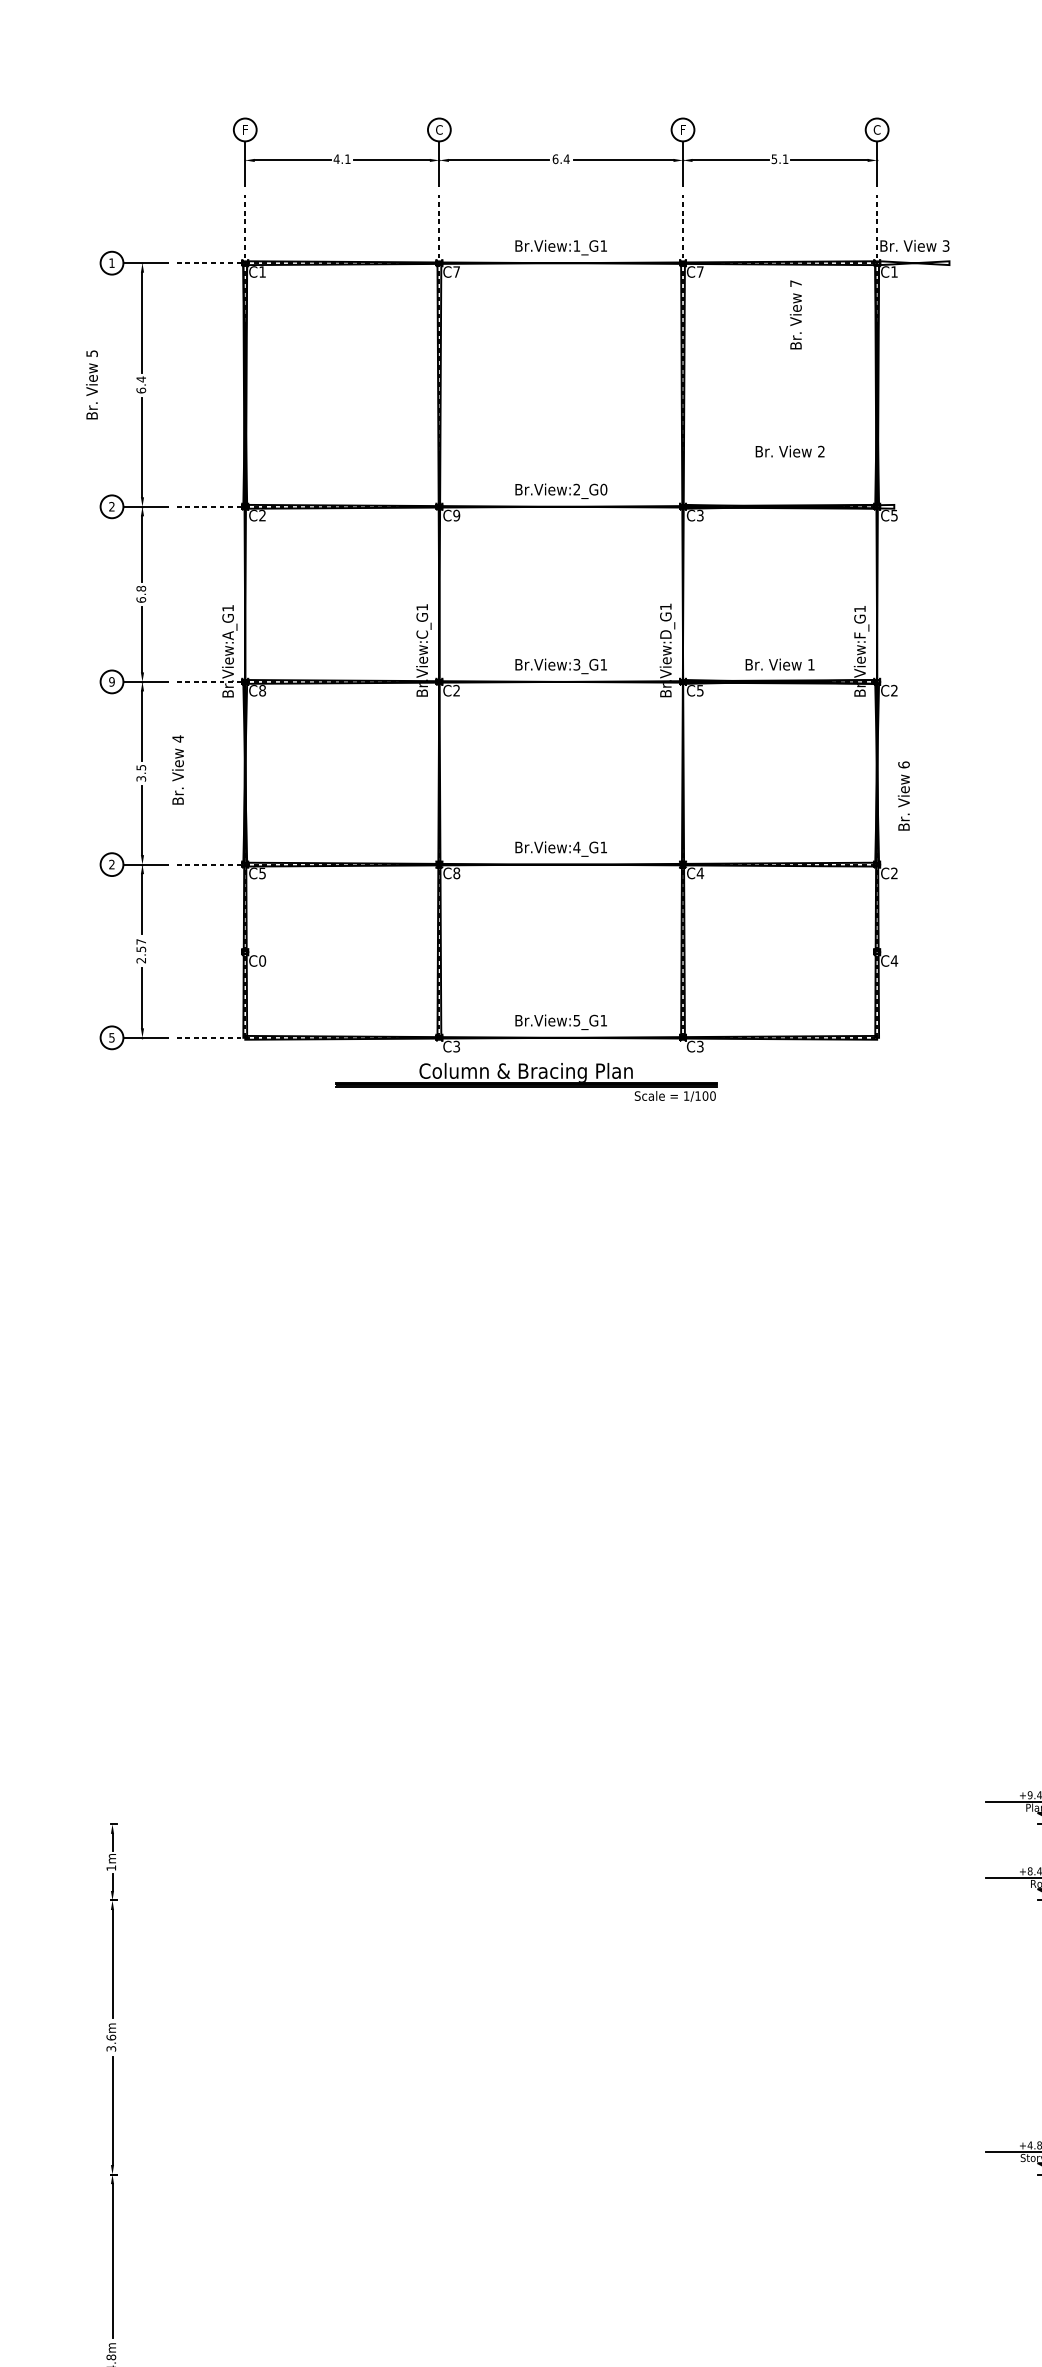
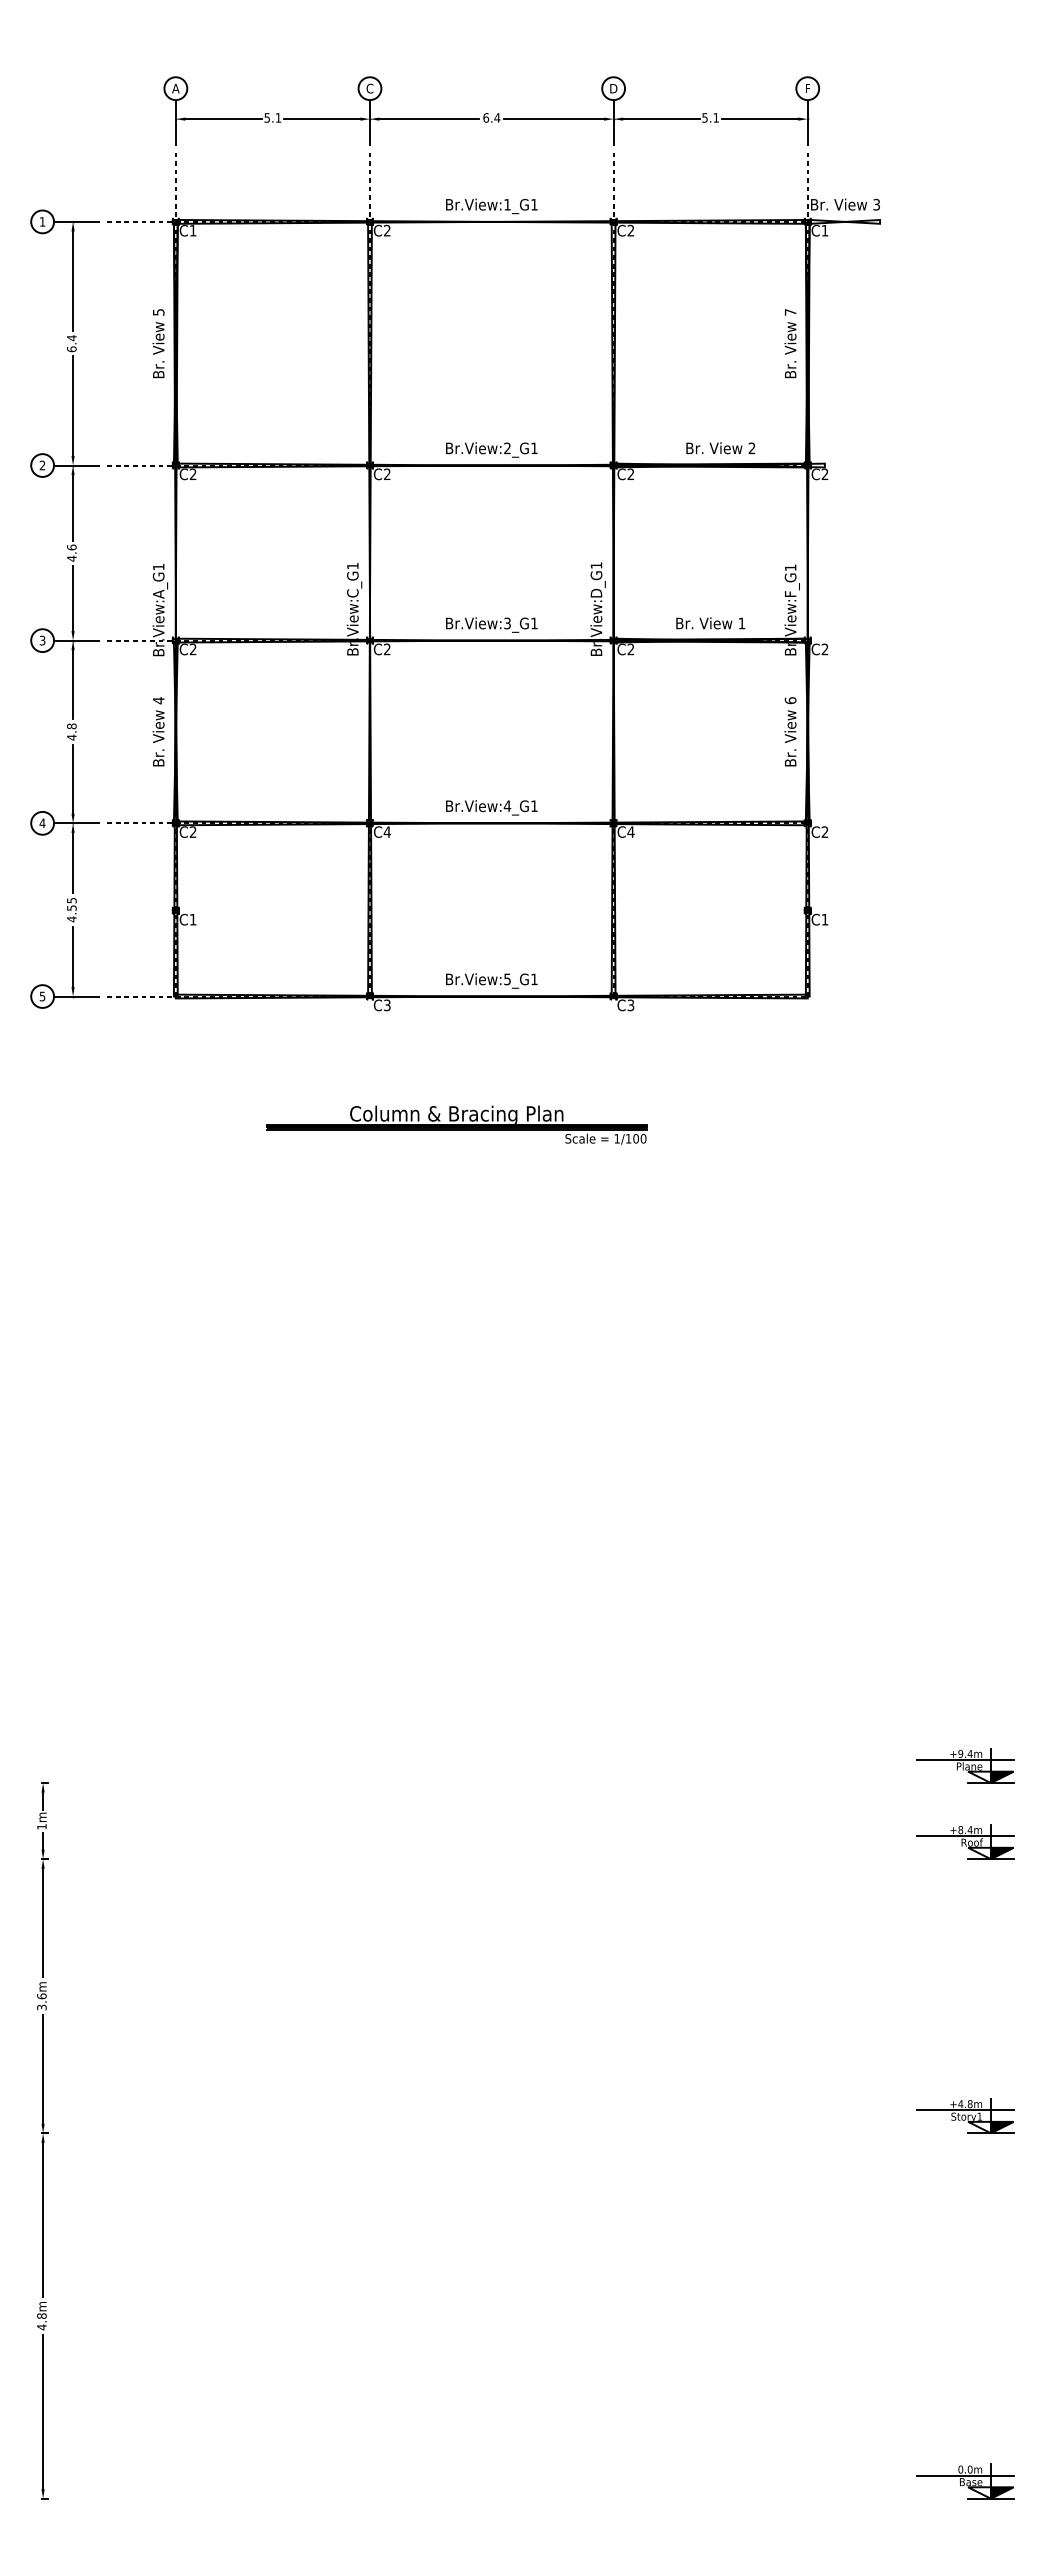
text: (244, 129) -> (175, 88), F -> A
text: (682, 129) -> (613, 88), F -> D
text: (876, 129) -> (807, 88), C -> F
text: (336, 158) -> (267, 117), 4.1 -> 5.1
text: (456, 271) -> (387, 230), C7 -> C2
text: (699, 271) -> (630, 230), C7 -> C2
text: (795, 314) -> (790, 343), moved
text: (91, 384) -> (158, 343), moved
text: (789, 451) -> (720, 448), moved
text: (603, 489) -> (534, 448), Br.View:2_G0 -> Br.View:2_G1
text: (455, 515) -> (386, 474), C9 -> C2
text: (699, 515) -> (630, 474), C3 -> C2
text: (893, 515) -> (824, 474), C5 -> C2
text: (140, 593) -> (71, 552), 6.8 -> 4.6
text: (111, 681) -> (42, 640), 9 -> 3
text: (261, 690) -> (192, 649), C8 -> C2
text: (699, 690) -> (630, 649), C5 -> C2
text: (177, 769) -> (158, 731), moved
text: (140, 772) -> (71, 731), 3.5 -> 4.8
text: (903, 795) -> (790, 731), moved
text: (111, 864) -> (42, 823), 2 -> 4
text: (456, 872) -> (387, 831), C8 -> C4
text: (261, 873) -> (192, 832), C5 -> C2
text: (140, 951) -> (71, 910), 2.57 -> 4.55
text: (261, 960) -> (192, 919), C0 -> C1
text: (893, 960) -> (824, 919), C4 -> C1
part: (525, 1081) -> (456, 1124), moved

